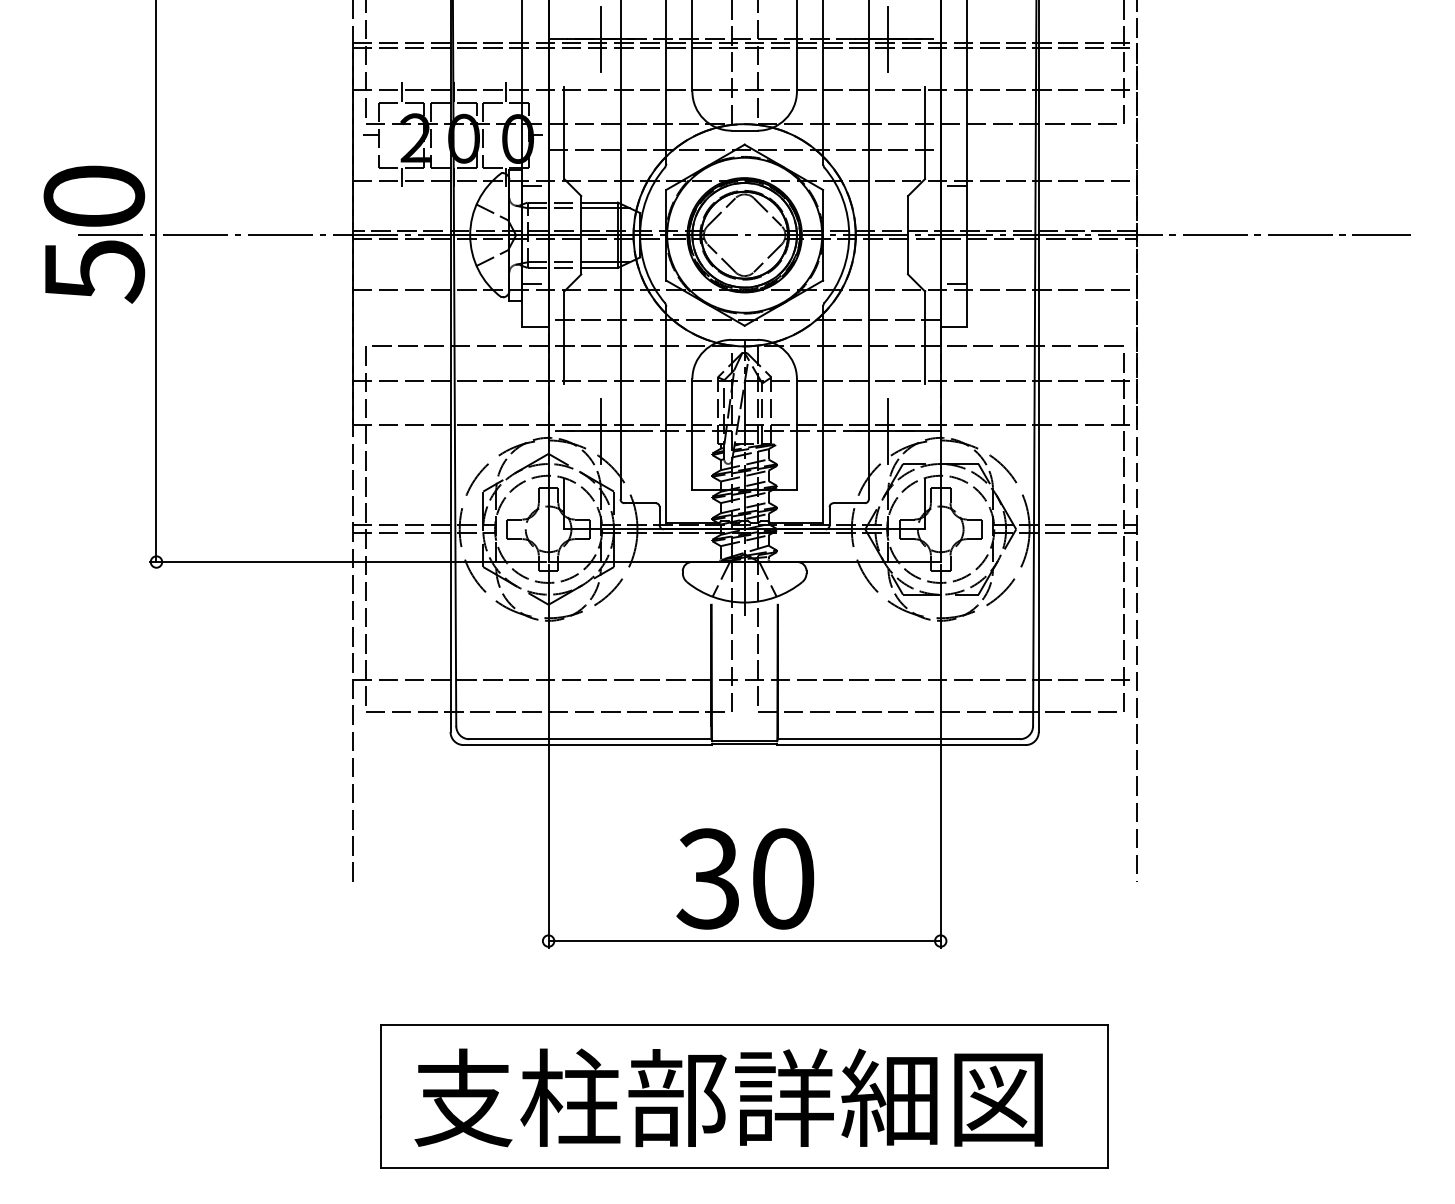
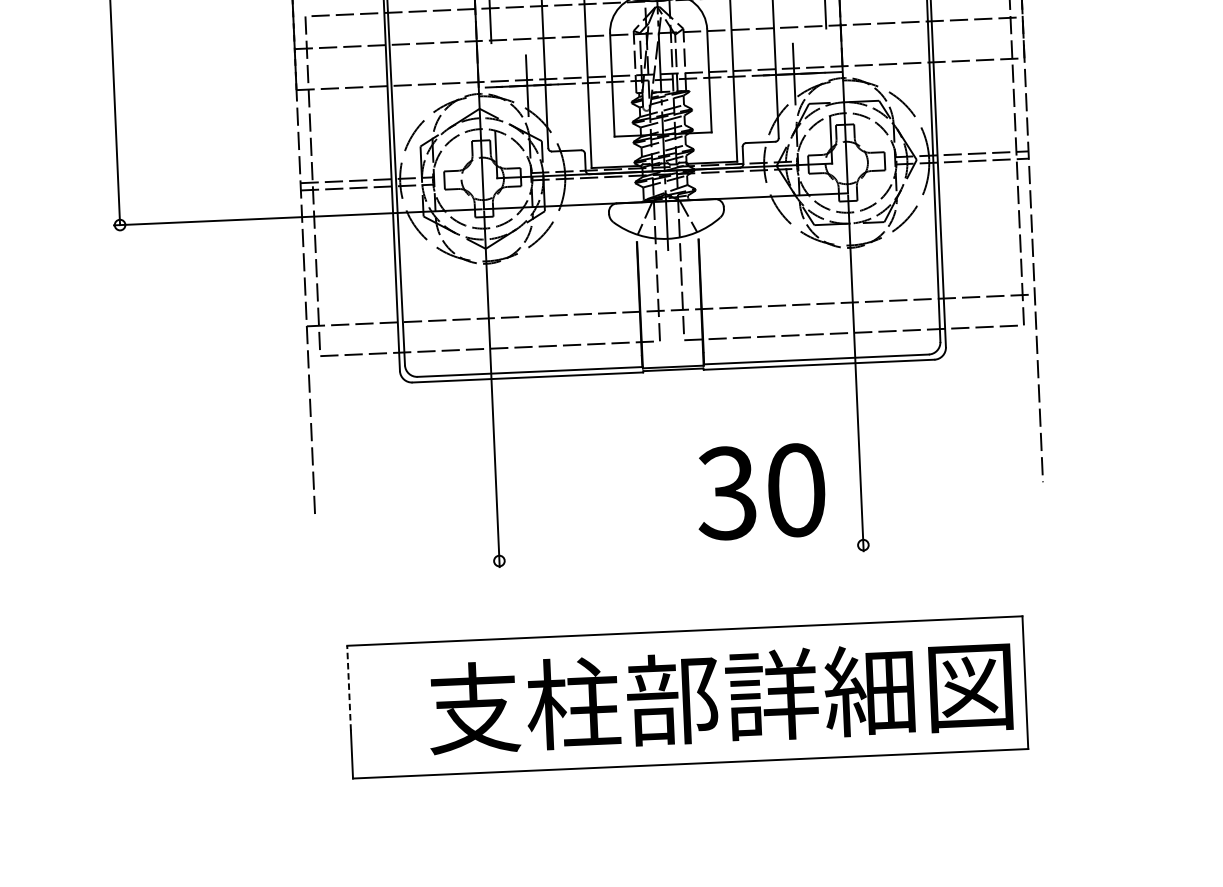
text: (745, 878) -> (761, 491), moved
line: (744, 941) -> (681, 553), removed
line: (380, 1070) -> (348, 687), solid -> dashed
text: (728, 1097) -> (720, 696), moved

